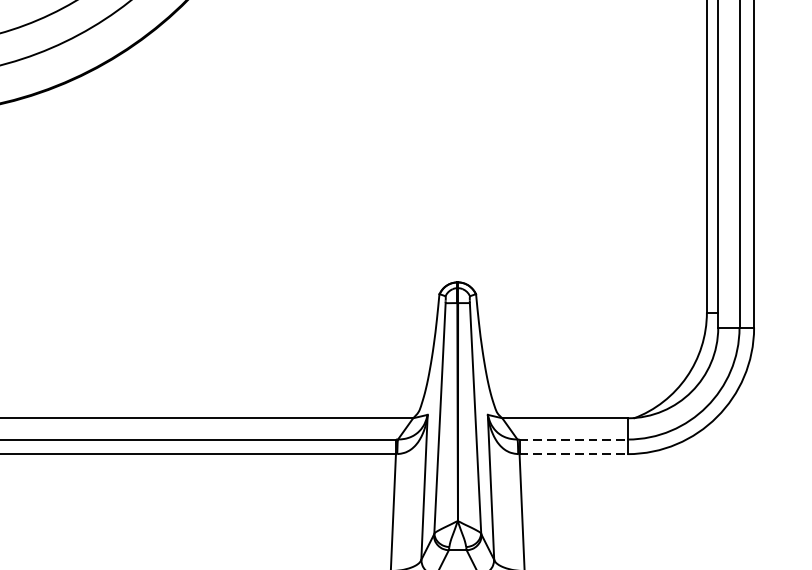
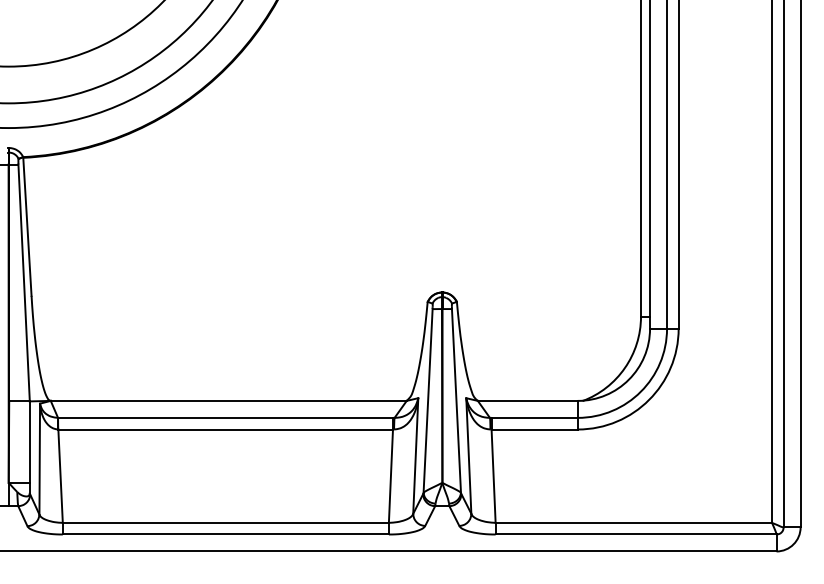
line: (574, 439) -> (535, 417), dashed -> solid
line: (574, 454) -> (535, 429), dashed -> solid

